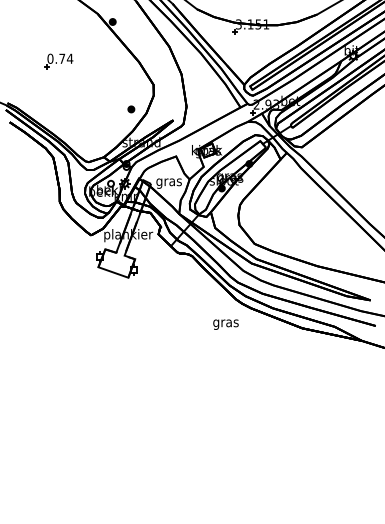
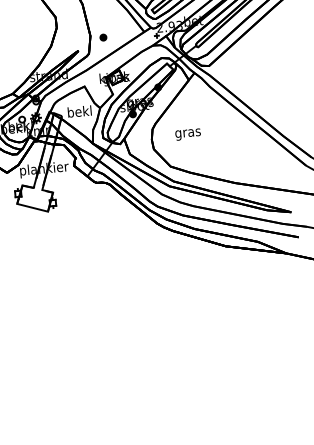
part: (131, 109) -> (103, 37), moved
text: (168, 181) -> (79, 112), gras -> bekl
text: (225, 324) -> (187, 134), moved

